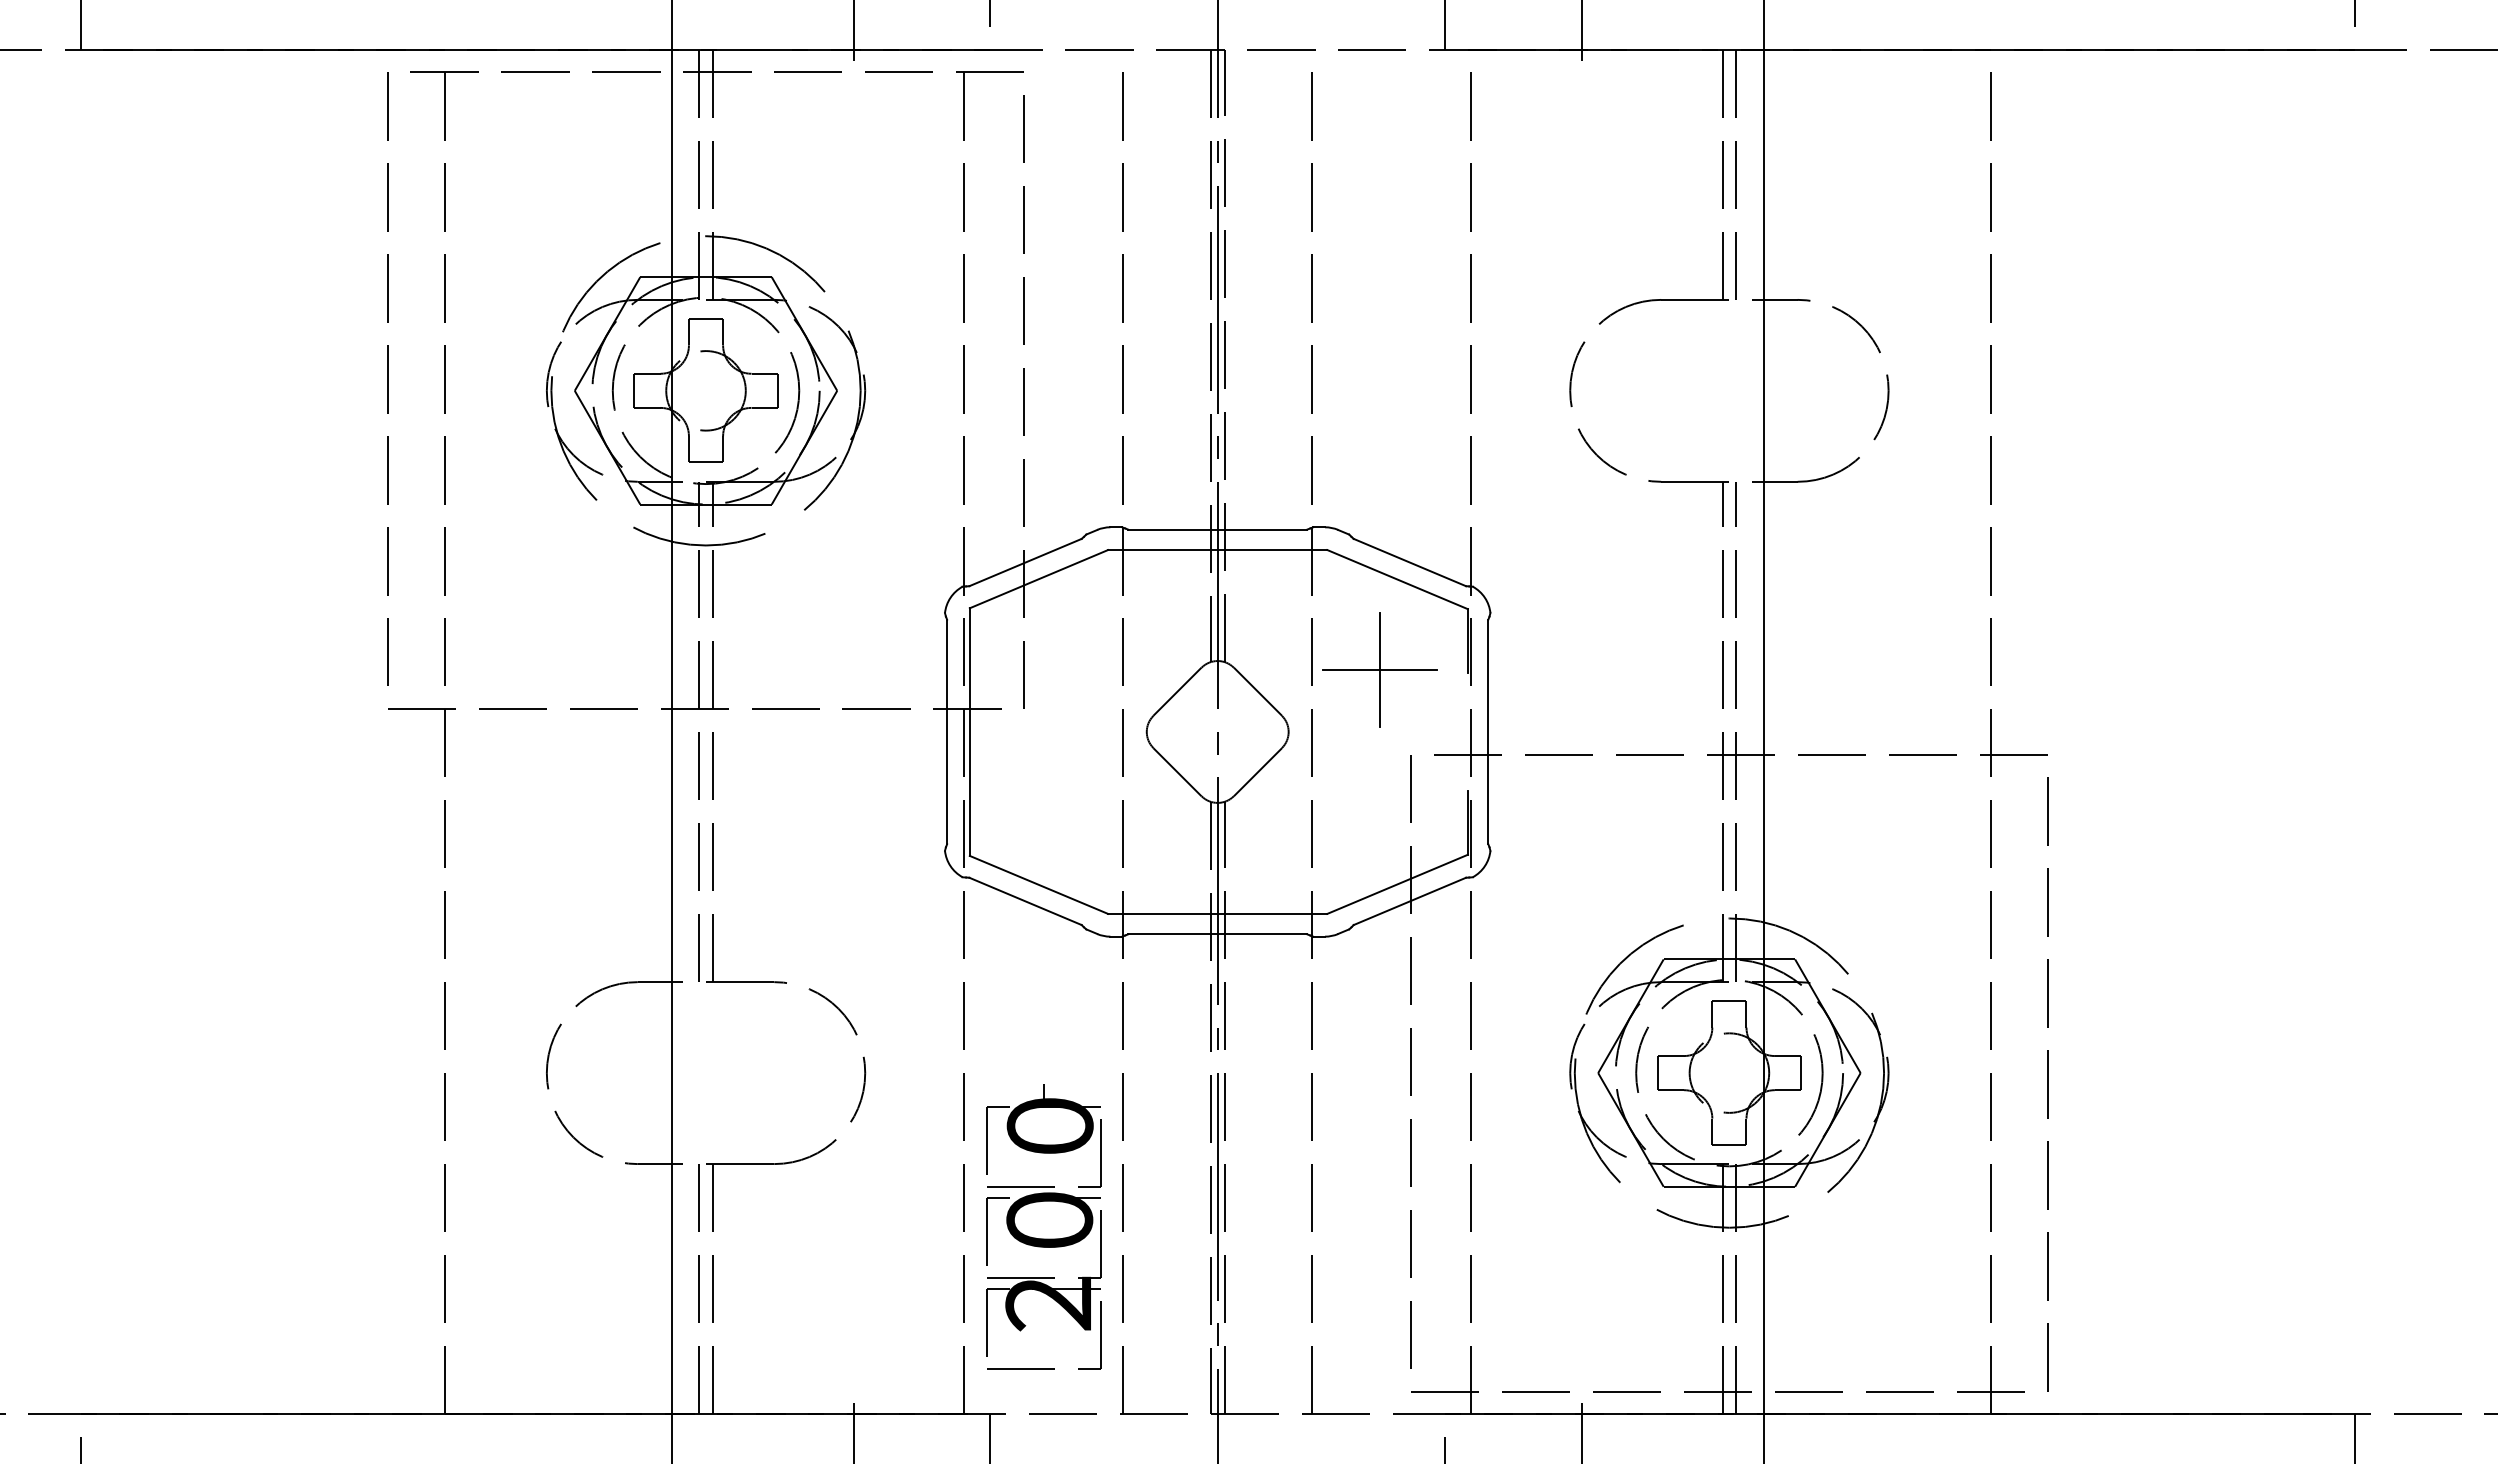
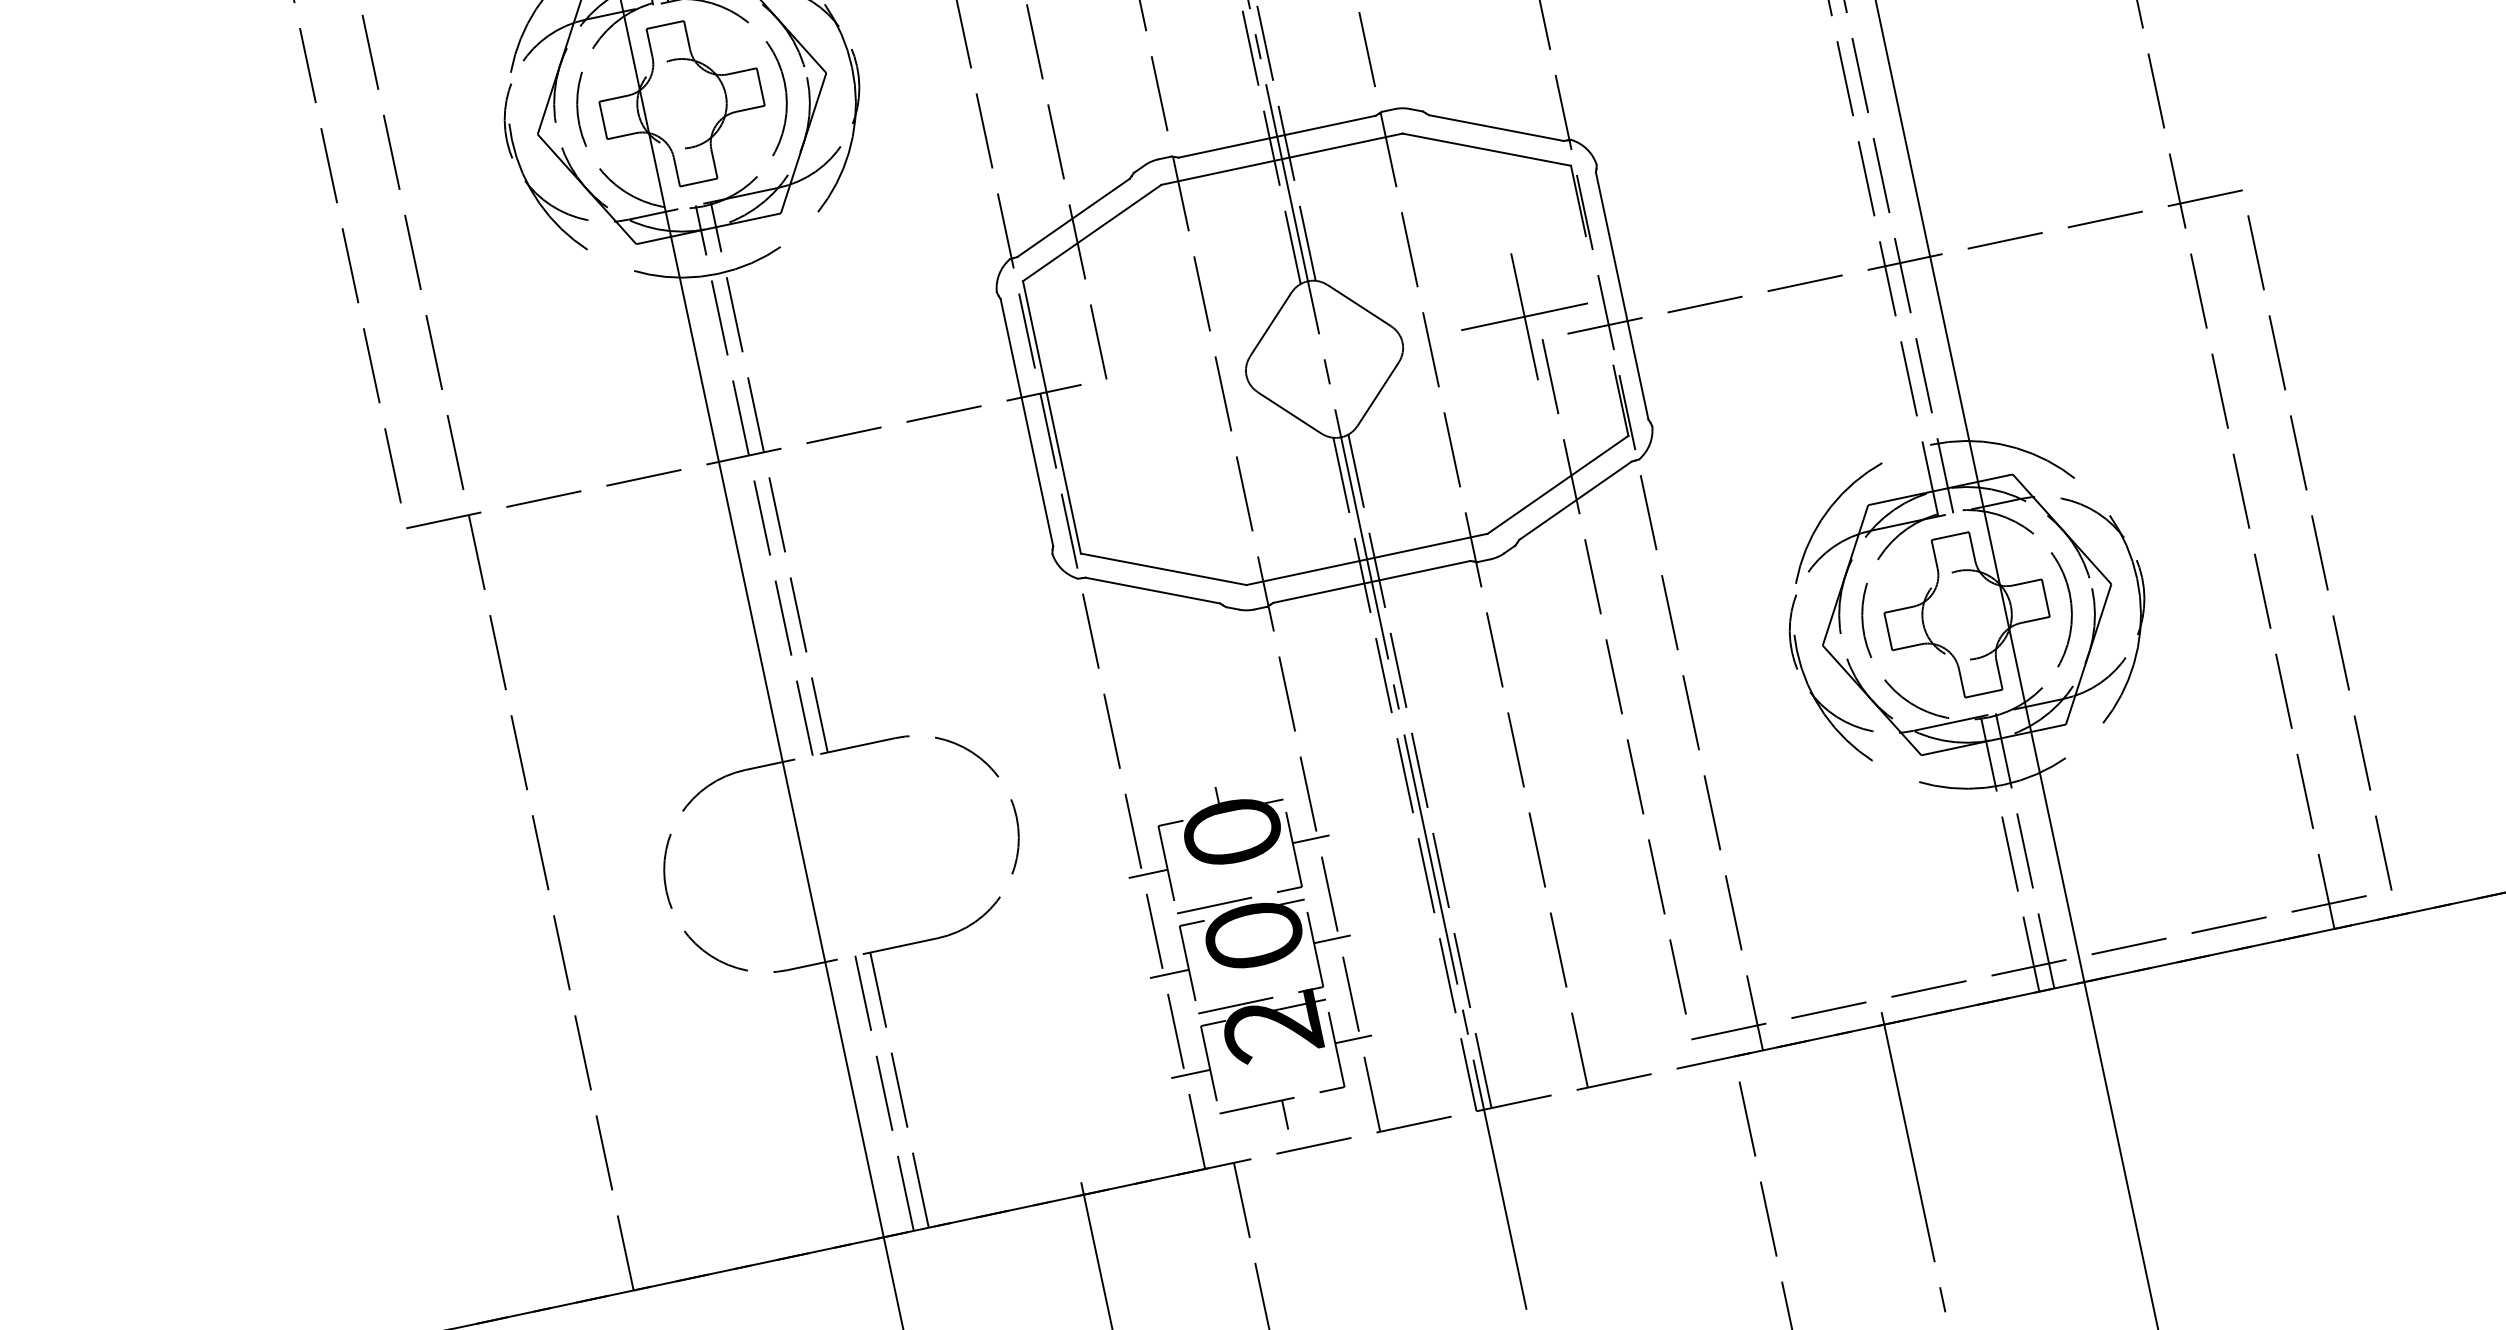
part: (1379, 669) -> (1524, 316), moved
line: (968, 1147) -> (1147, 874), added
line: (1117, 1147) -> (1311, 839), added
line: (968, 1237) -> (1168, 973), added
line: (1117, 1237) -> (1332, 938), added
line: (968, 1328) -> (1189, 1073), added
line: (1117, 1328) -> (1353, 1038), added
line: (1043, 1381) -> (1284, 1114), added

